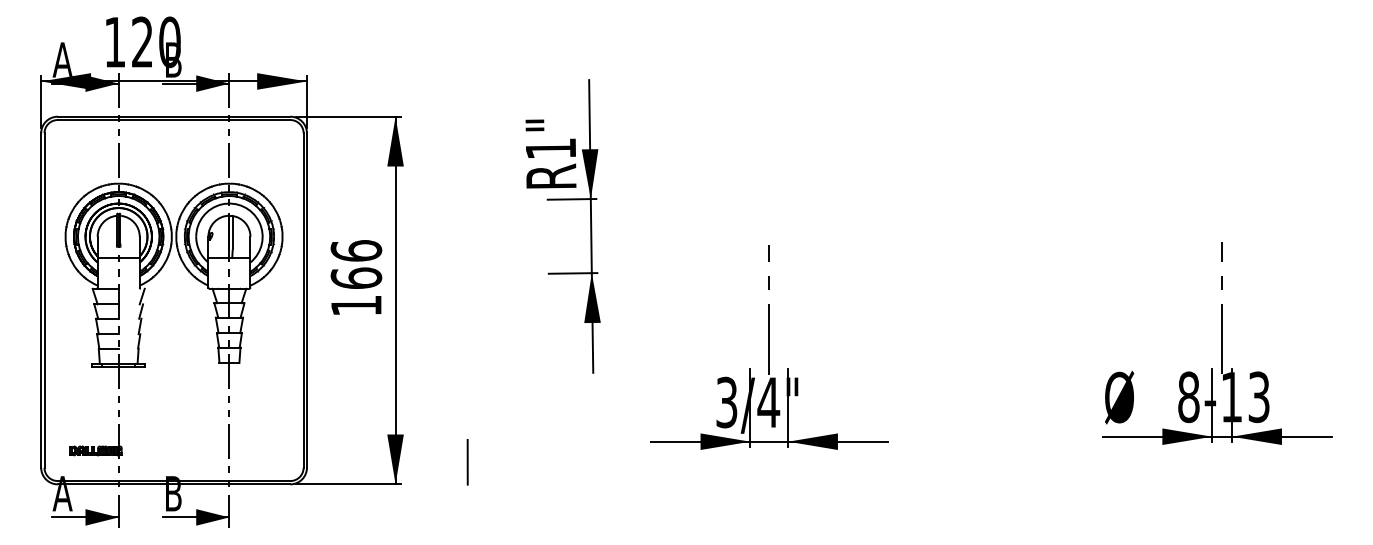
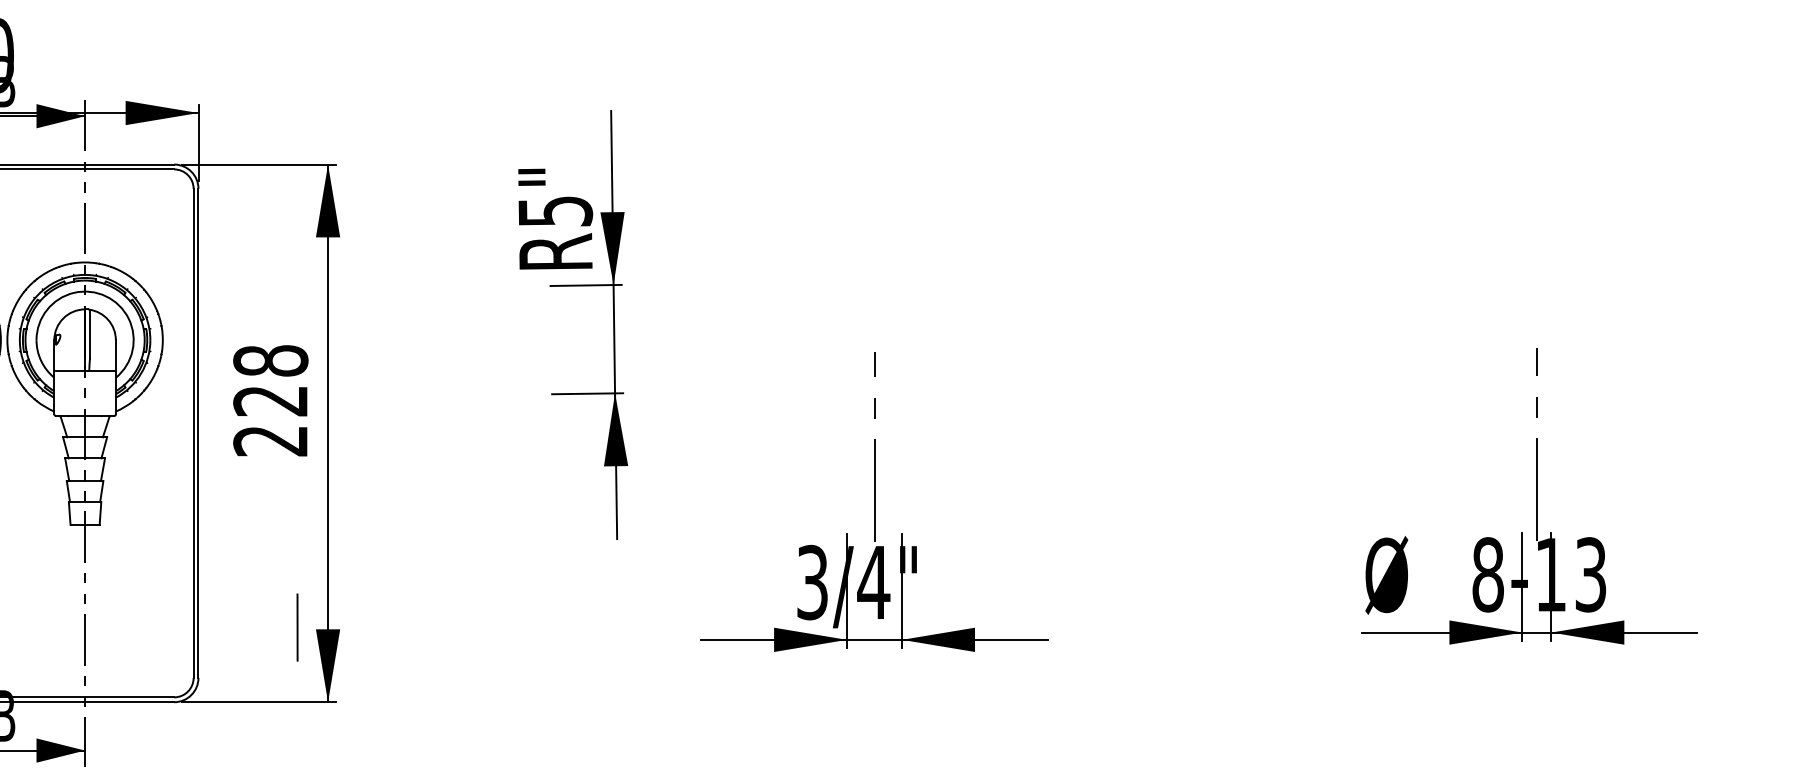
text: (551, 148) -> (556, 211), R1" -> R5"
text: (356, 278) -> (270, 401), 166 -> 228
line: (467, 462) -> (297, 627), moved

